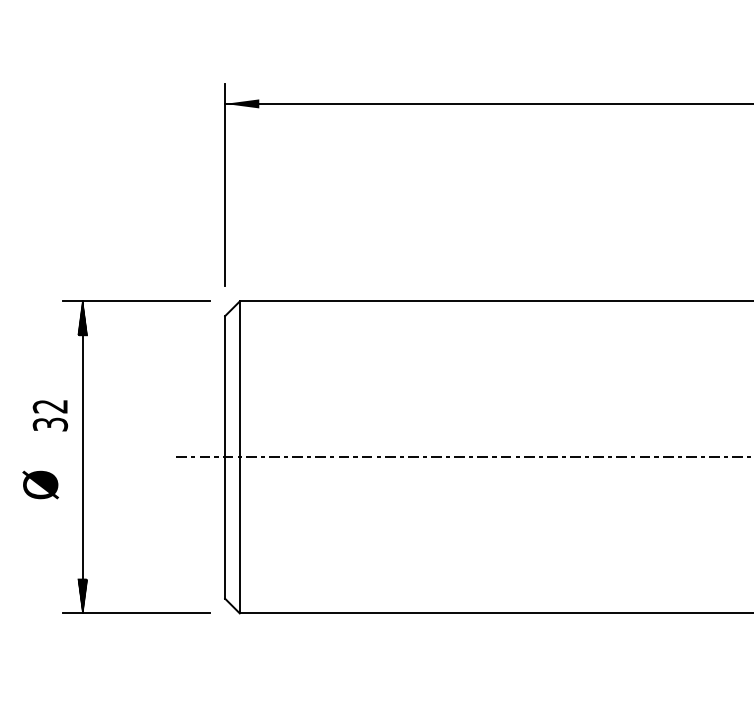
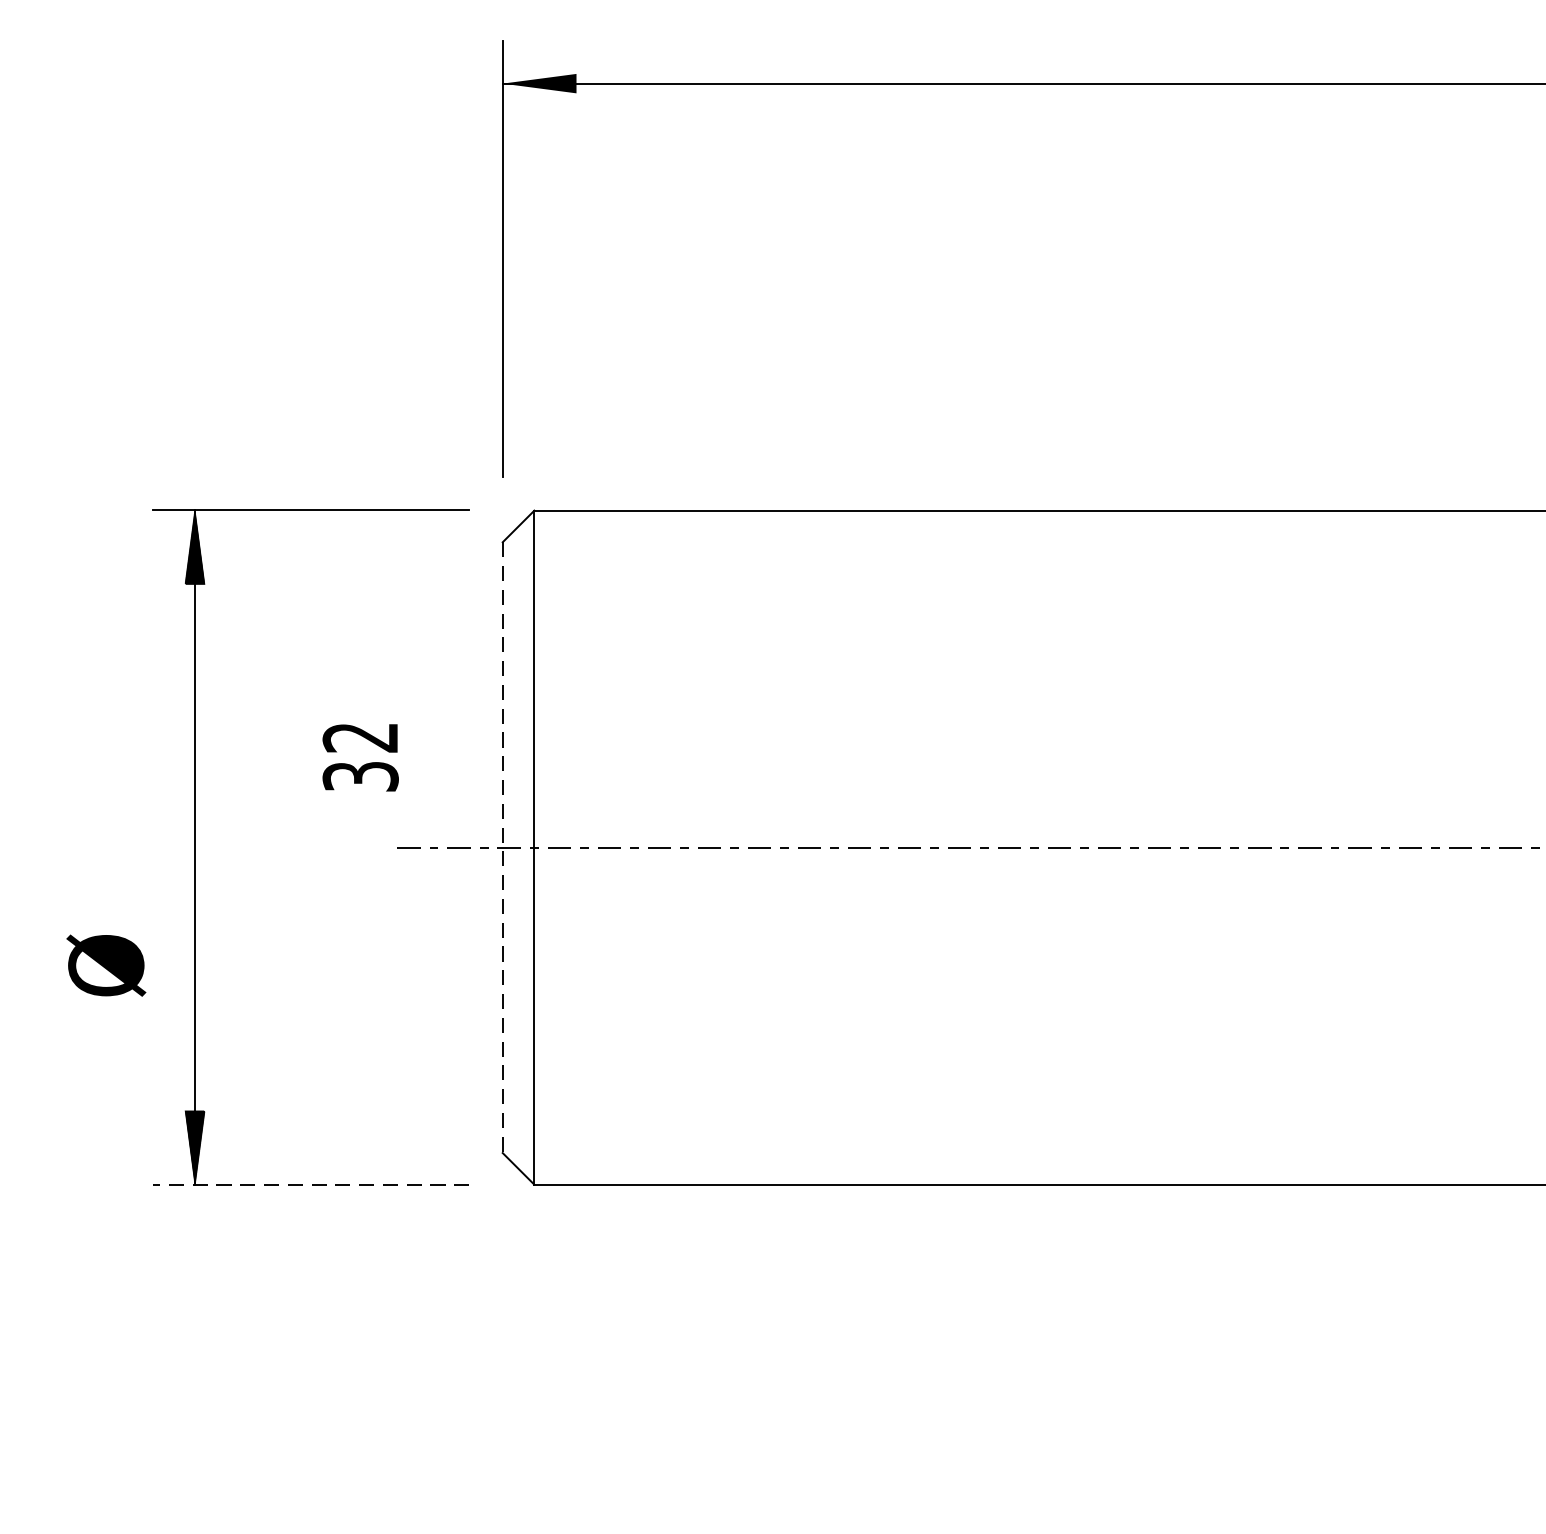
text: (49, 415) -> (358, 757), moved
line: (225, 457) -> (503, 847), solid -> dashed
text: (40, 484) -> (105, 964), moved
line: (135, 613) -> (309, 1184), solid -> dashed

